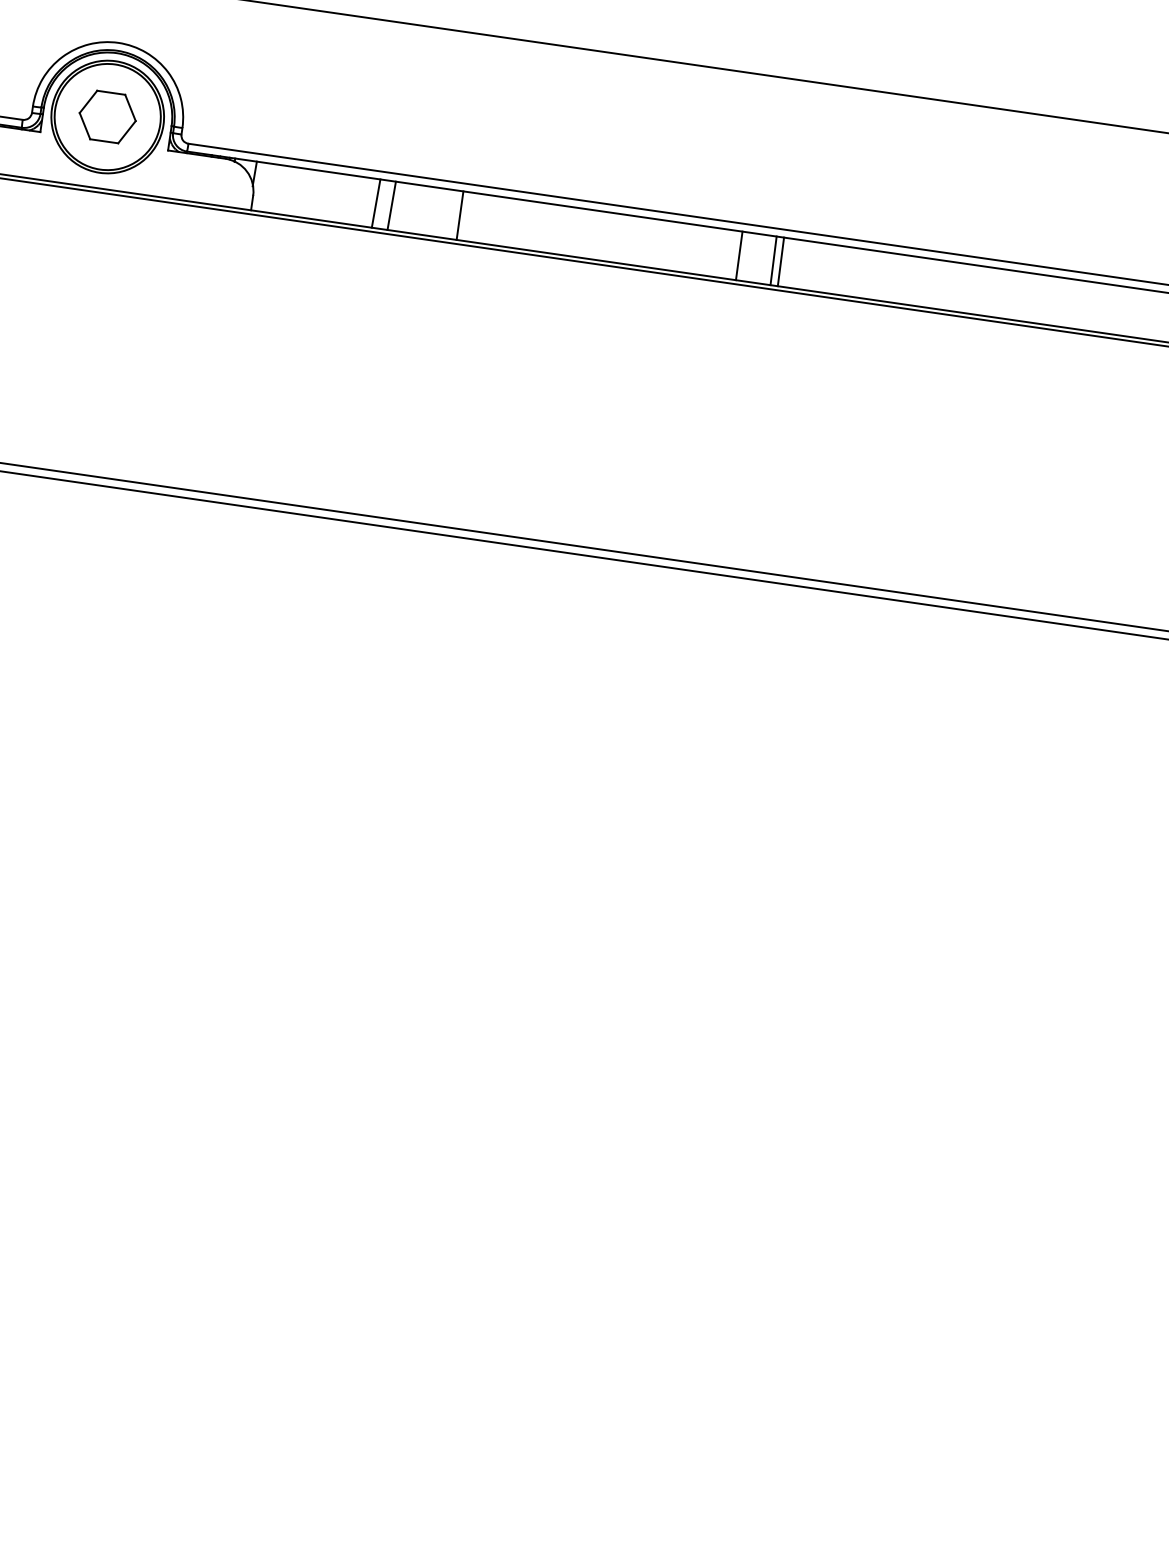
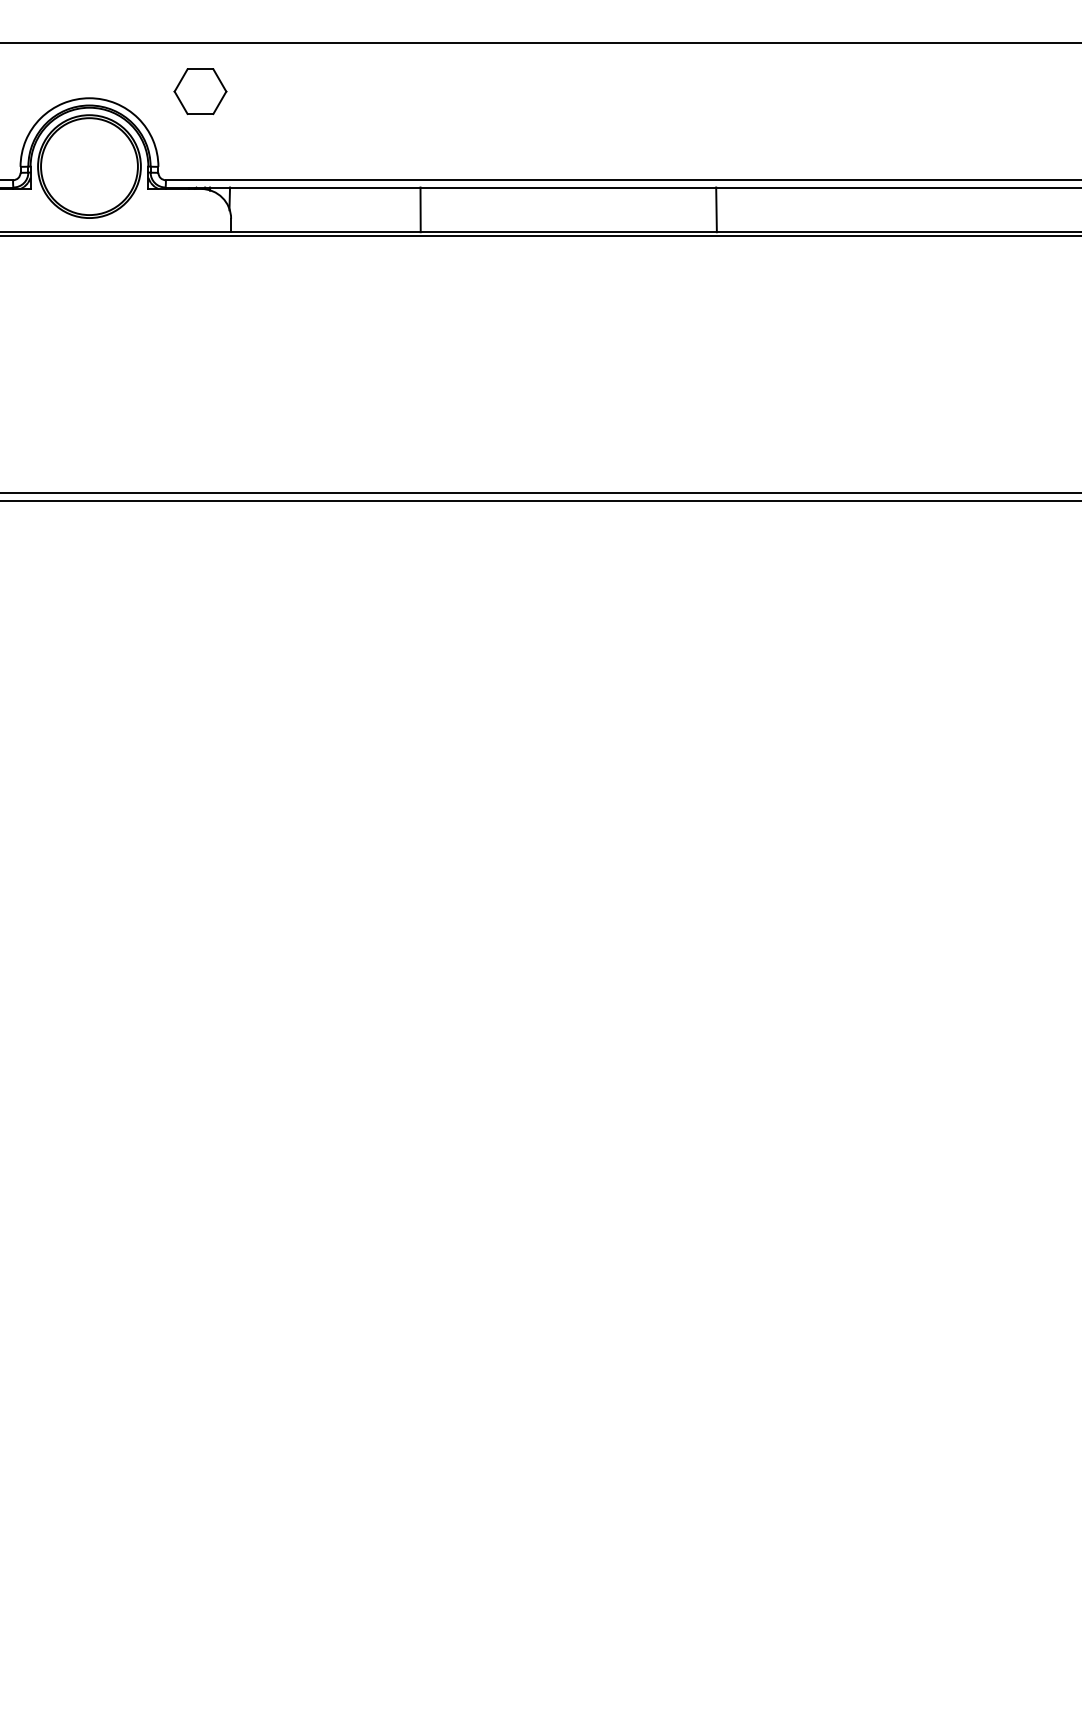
part: (107, 116) -> (200, 91), moved
line: (375, 203) -> (342, 209), removed
line: (391, 205) -> (357, 209), removed
line: (738, 255) -> (677, 209), removed
line: (773, 260) -> (709, 209), removed

